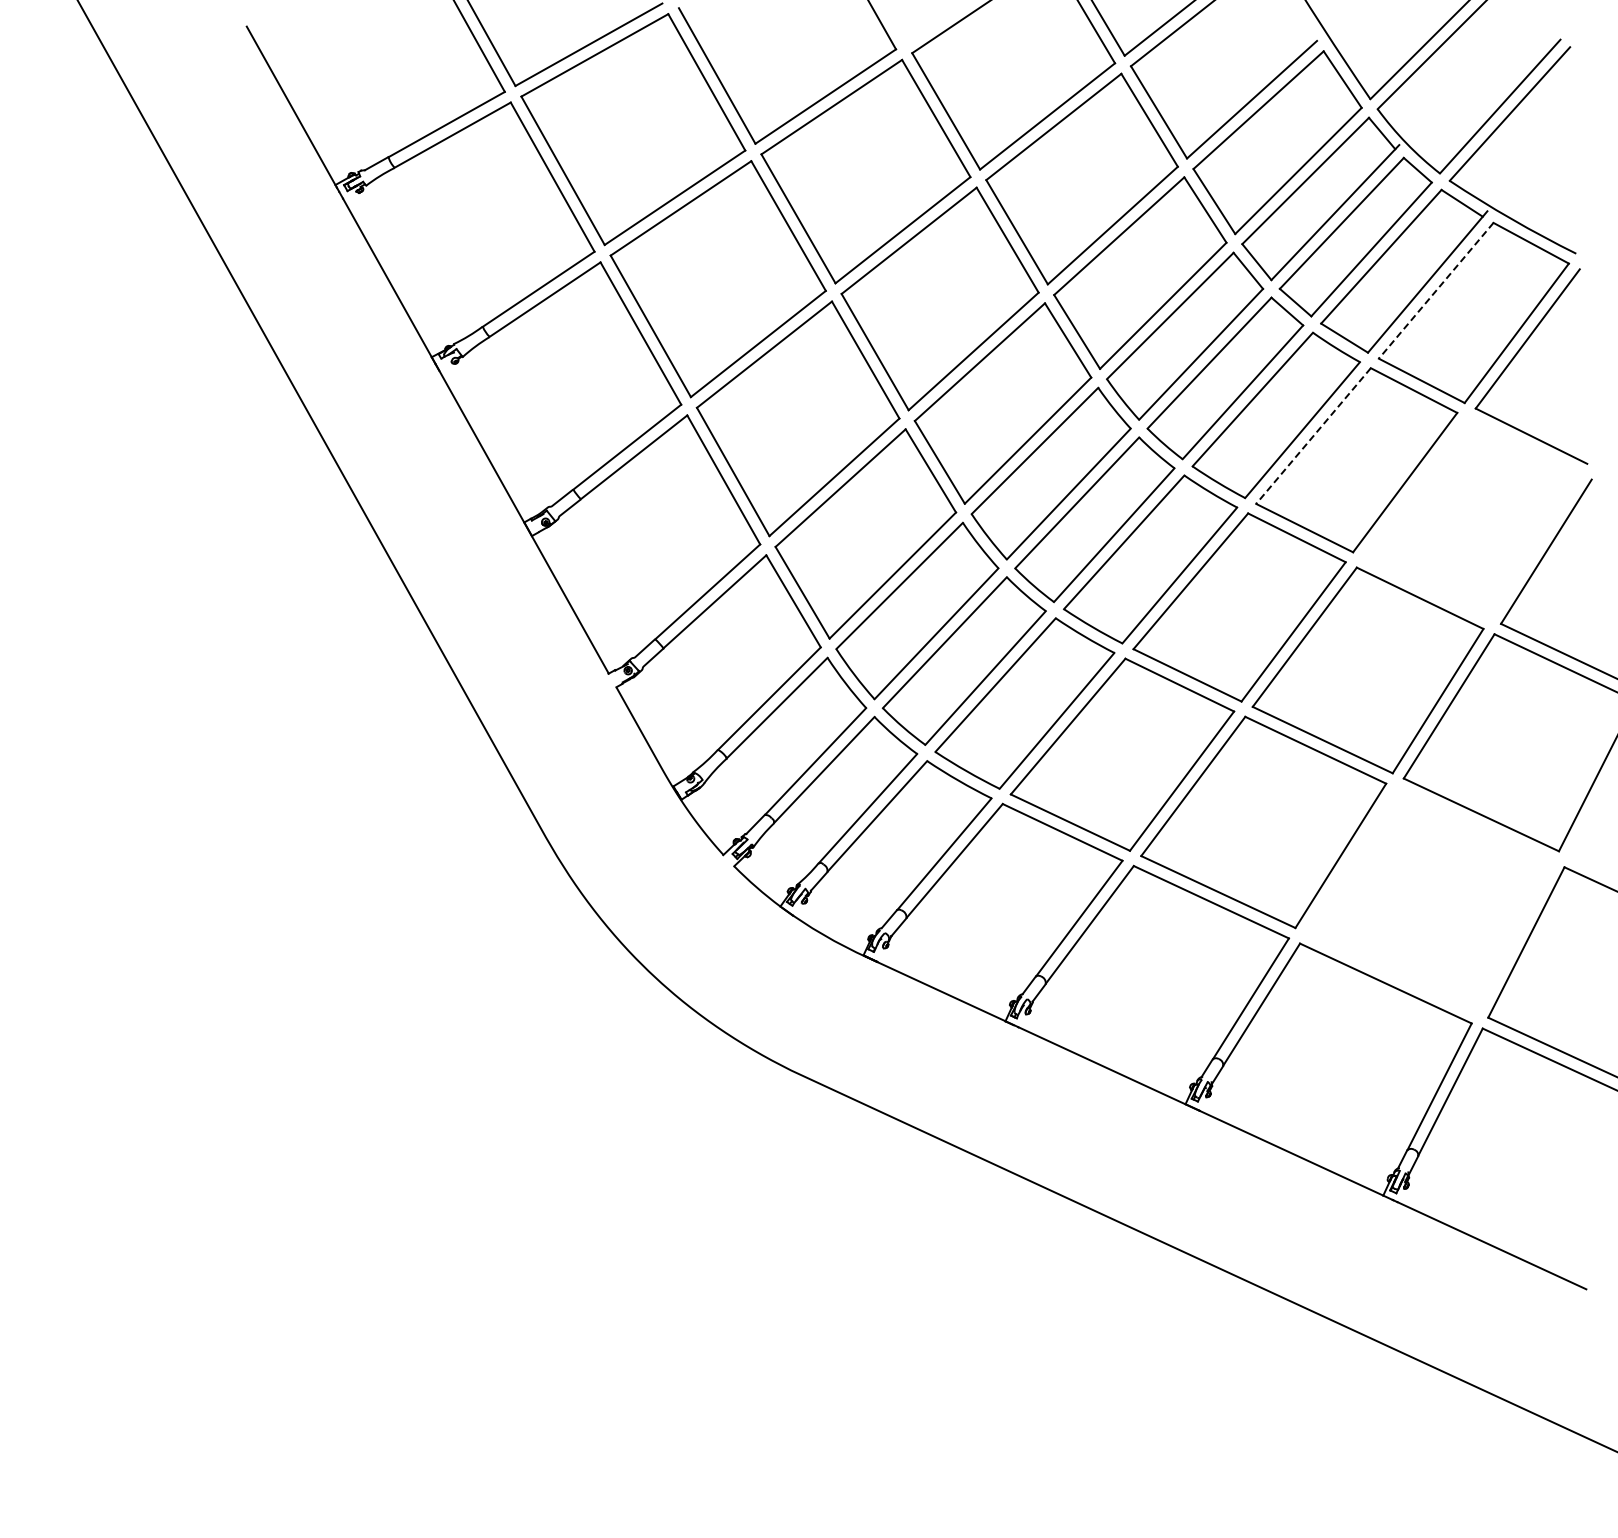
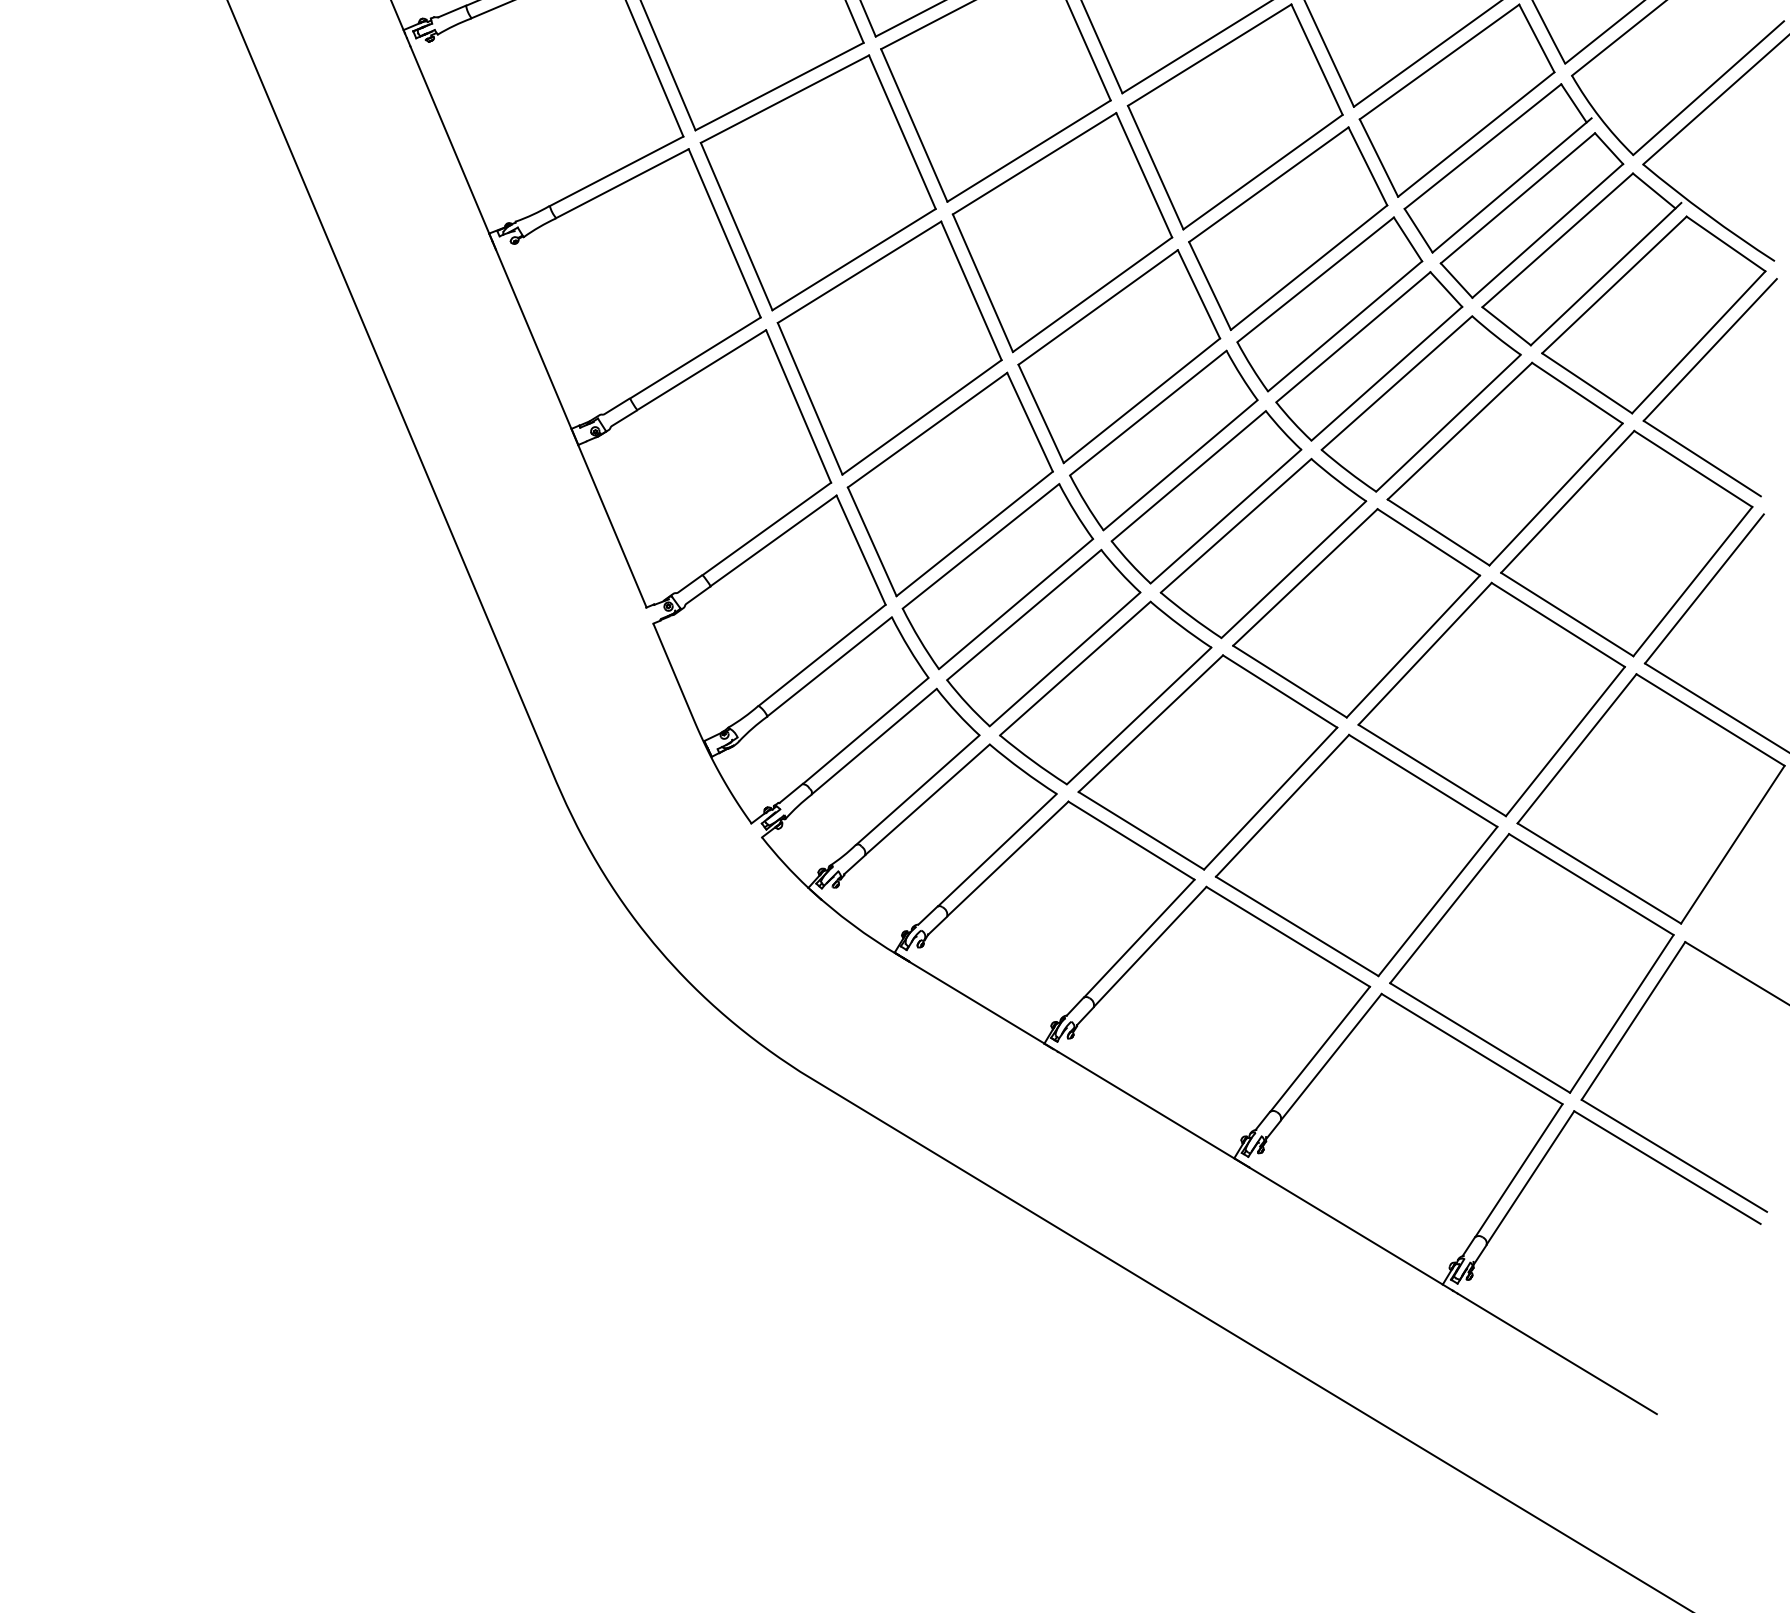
line: (1436, 290) -> (1614, 284), dashed -> solid
line: (1313, 436) -> (1459, 431), dashed -> solid
part: (1472, 518) -> (1626, 542), added
part: (1429, 900) -> (1530, 962), added

